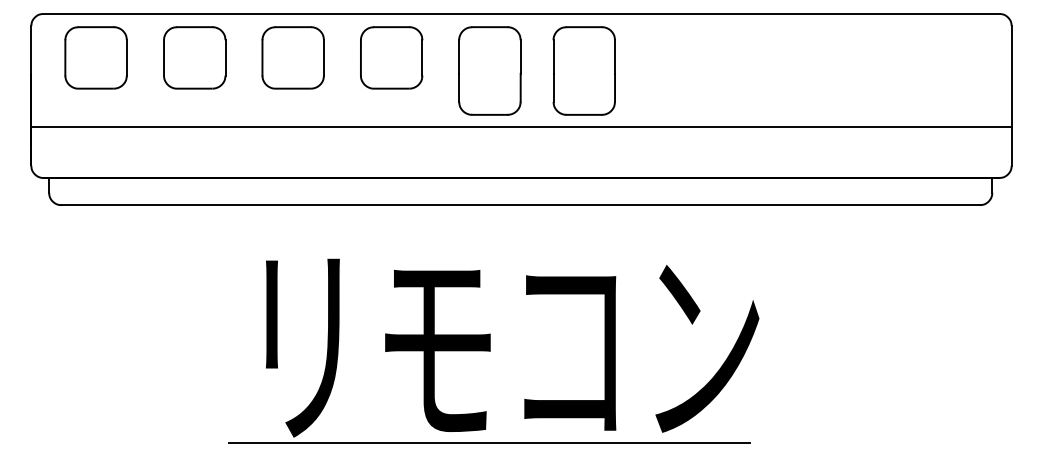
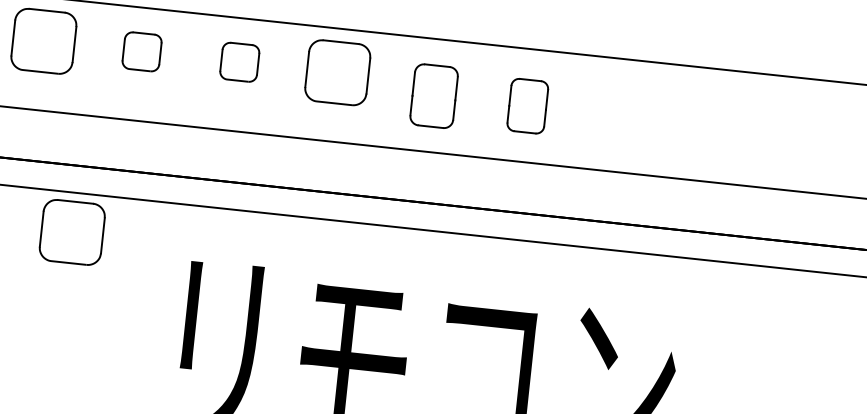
part: (194, 57) -> (141, 51), size x0.6
part: (292, 57) -> (239, 61), size x0.6
part: (489, 70) -> (433, 95), size x0.7
part: (583, 70) -> (527, 105), size x0.6
part: (144, 244) -> (72, 232), added

